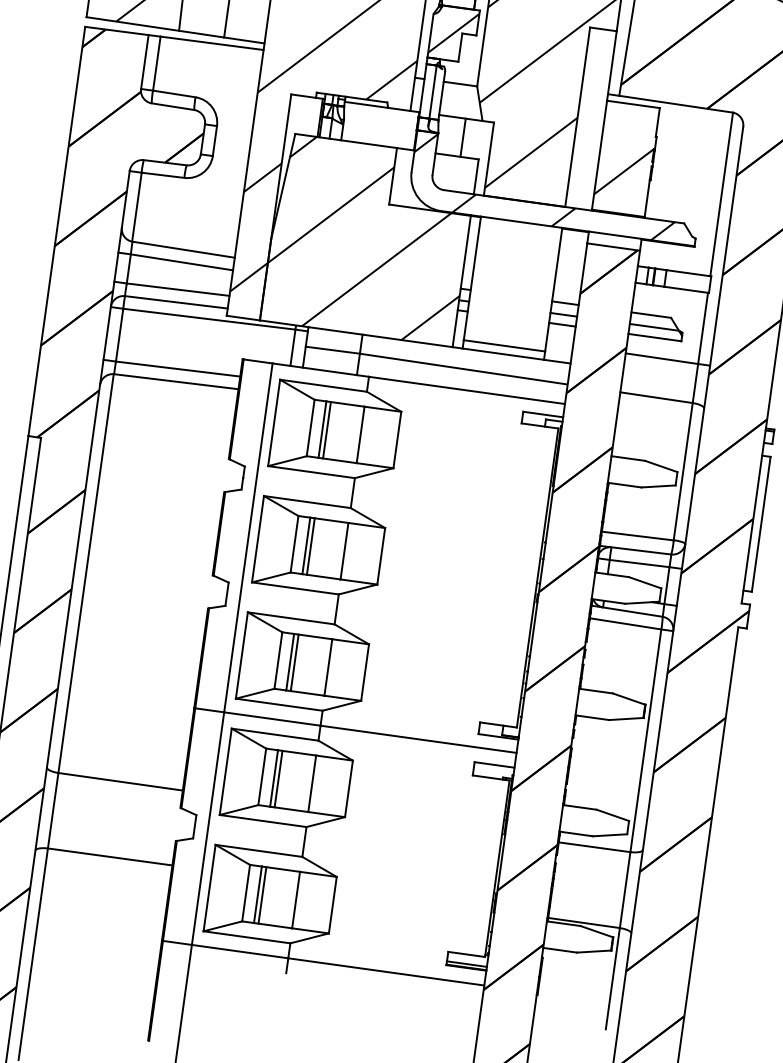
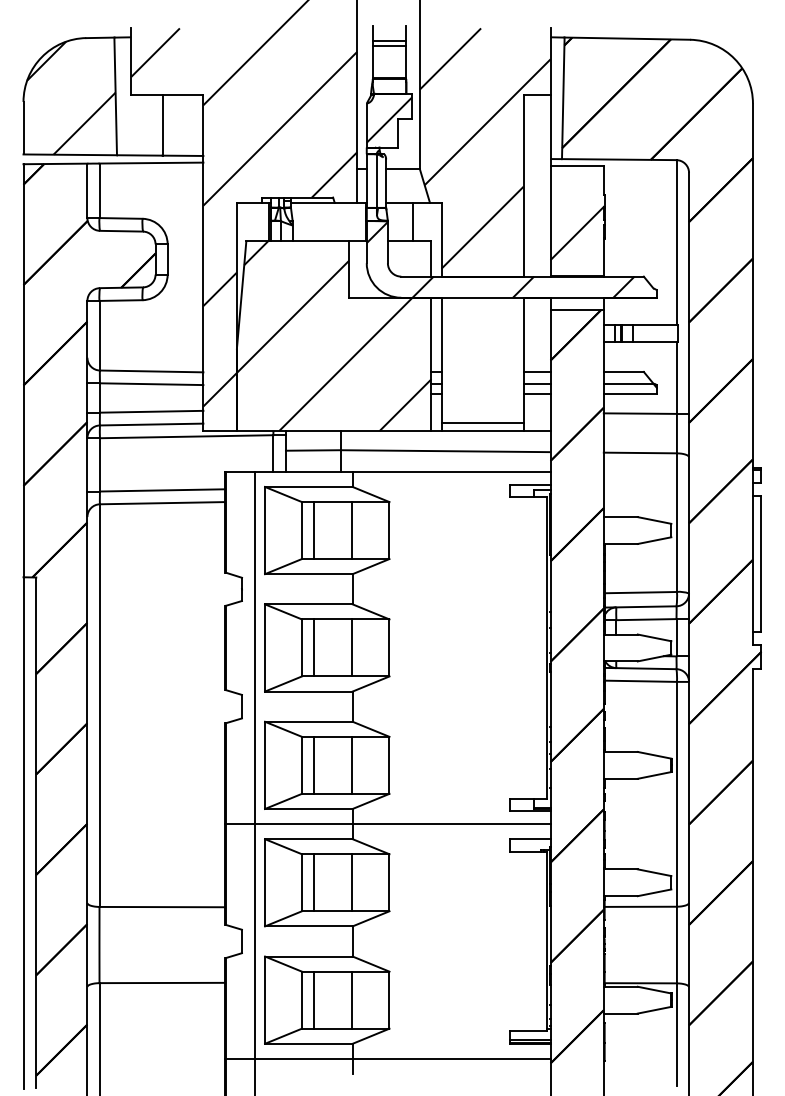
line: (327, 430) -> (318, 530), removed
line: (310, 546) -> (318, 647), removed
line: (294, 661) -> (318, 764), removed
line: (278, 778) -> (318, 882), removed
line: (262, 894) -> (318, 999), removed

